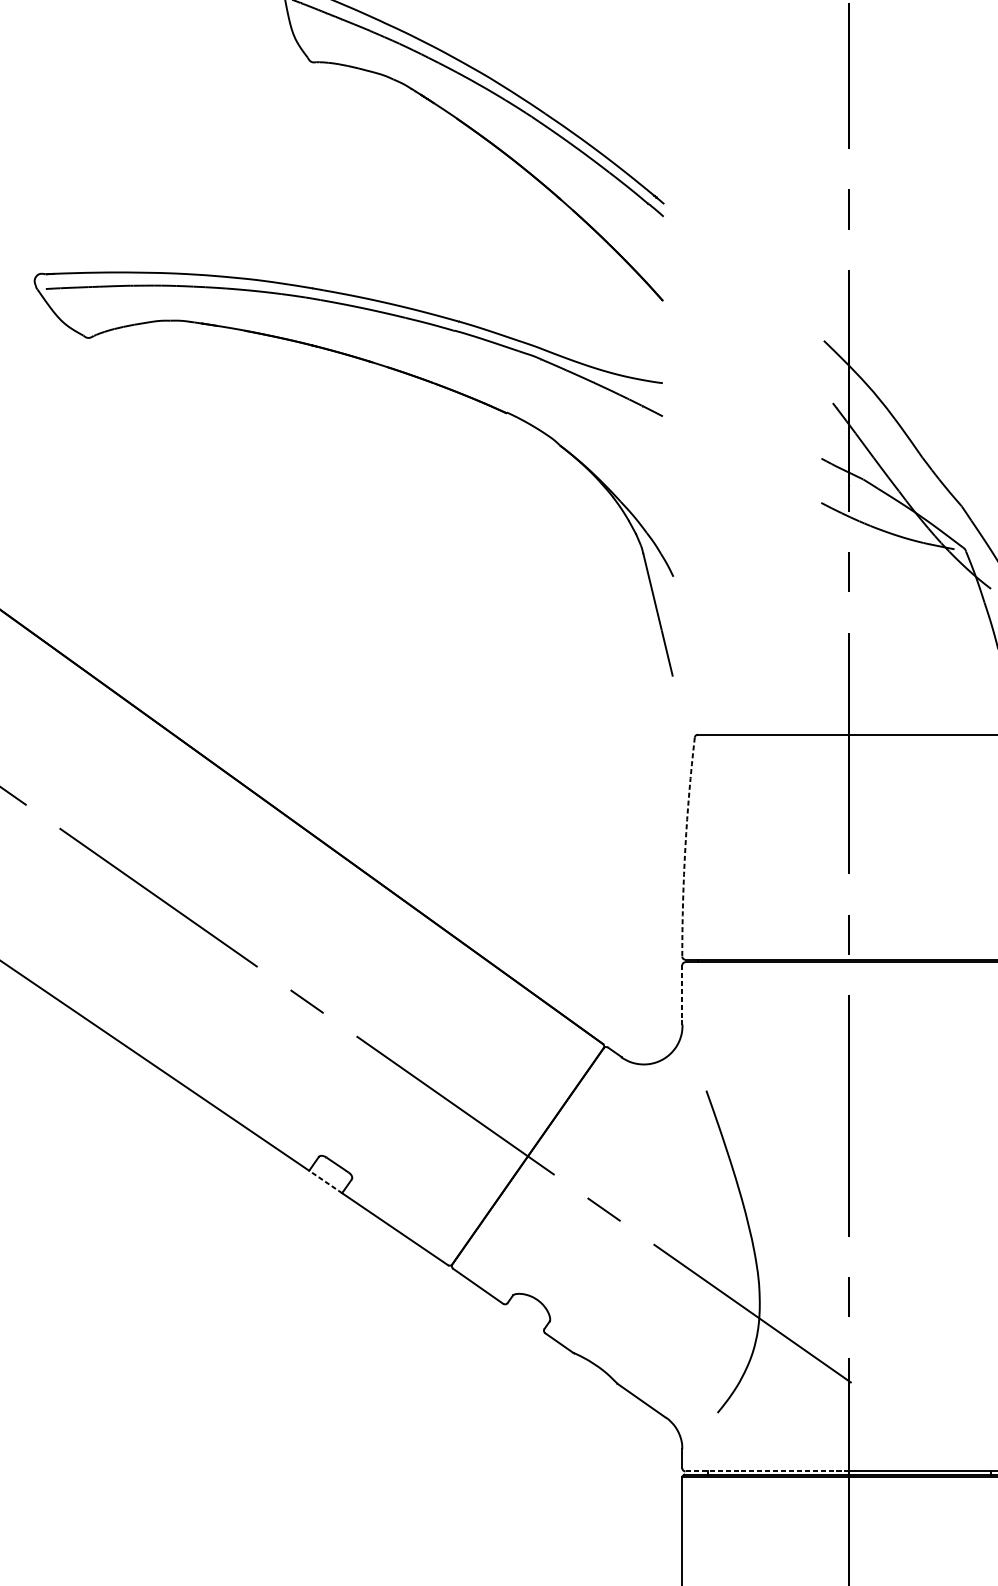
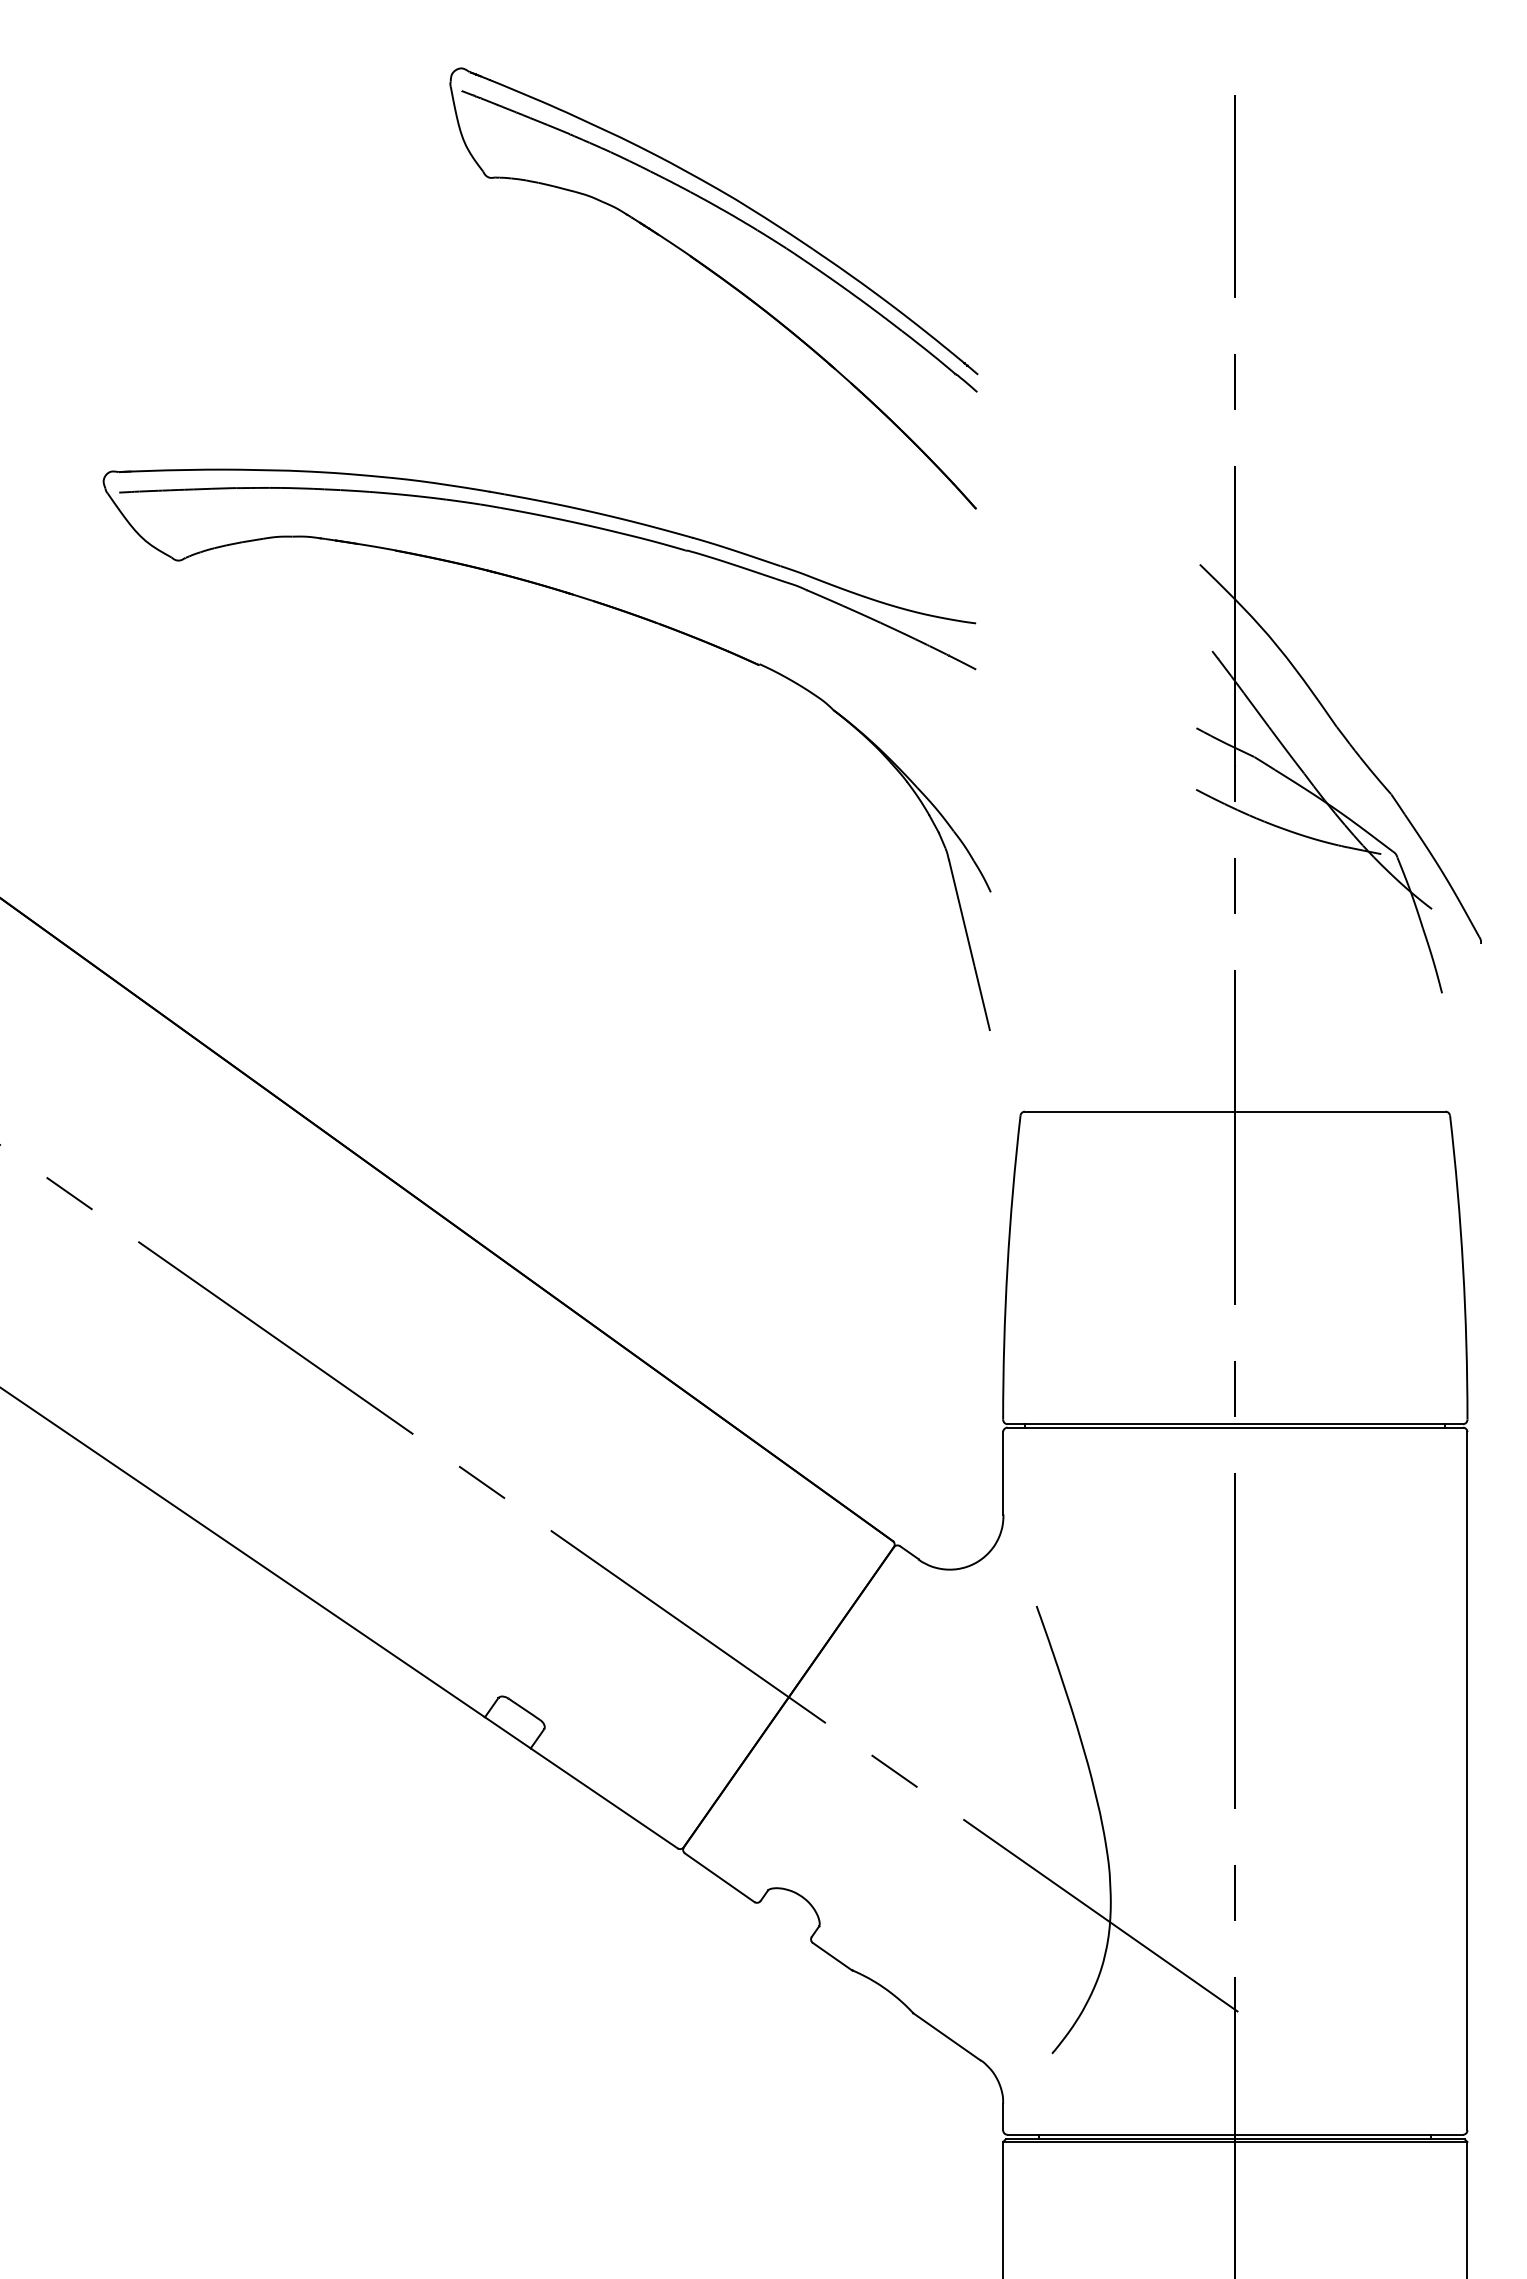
arc: (685, 846) -> (1007, 1267), dashed -> solid
line: (682, 995) -> (1003, 1473), dashed -> solid
line: (325, 1181) -> (507, 1732), dashed -> solid
line: (767, 1471) -> (1121, 2134), dashed -> solid

